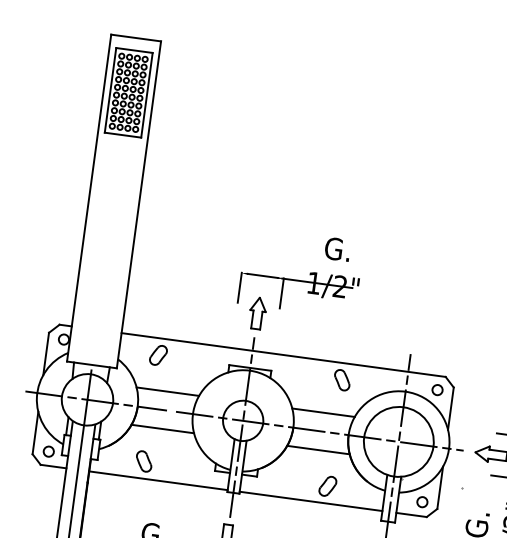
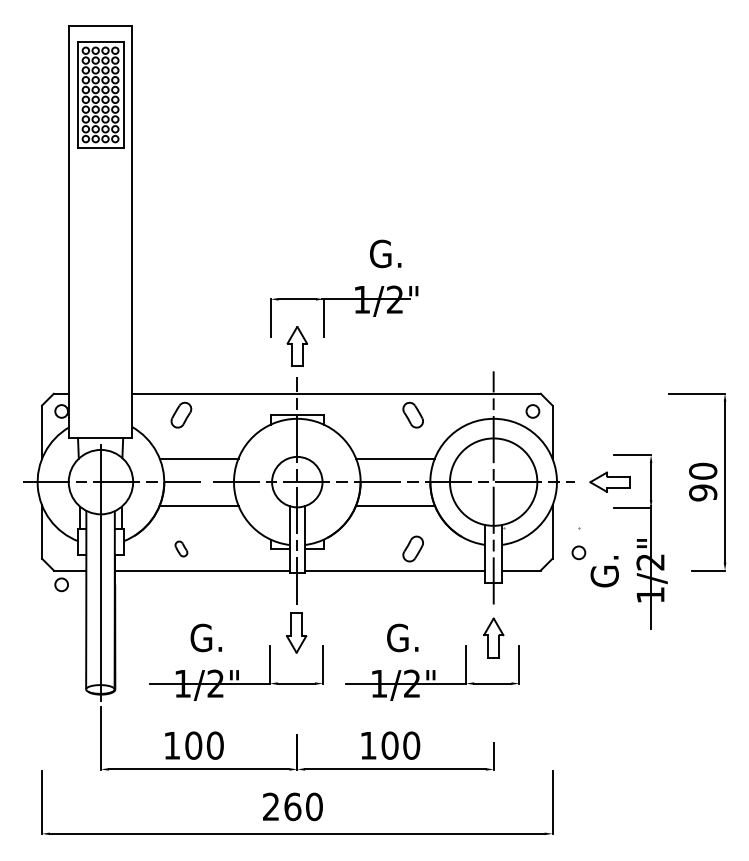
circle: (48, 451) -> (61, 584), moved
part: (144, 461) -> (181, 548), size x0.6
circle: (422, 501) -> (578, 552), moved

